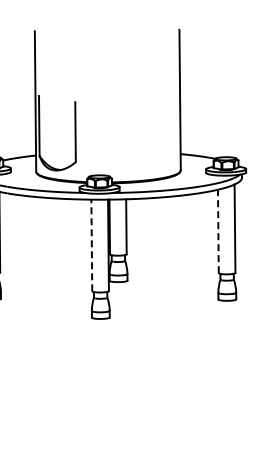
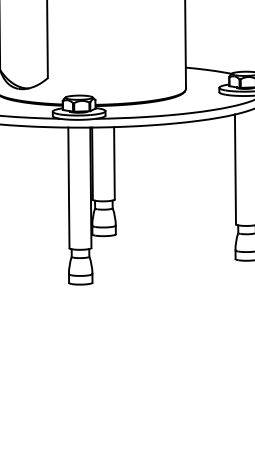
line: (218, 231) -> (235, 169), dashed -> solid
line: (91, 245) -> (68, 187), dashed -> solid

